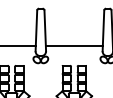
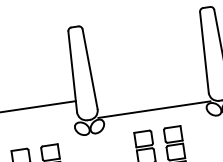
line: (73, 45) -> (152, 109), moved

